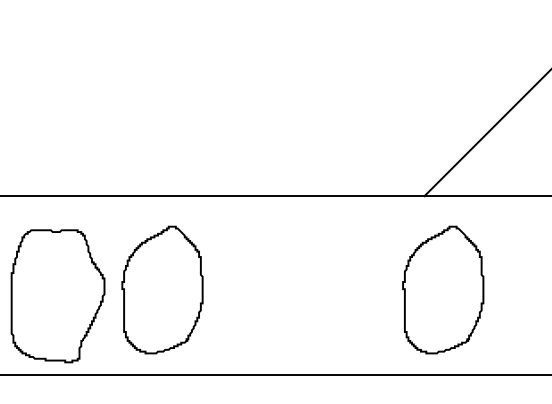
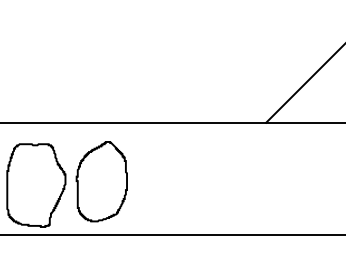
curve: (406, 289) -> (254, 181), removed

